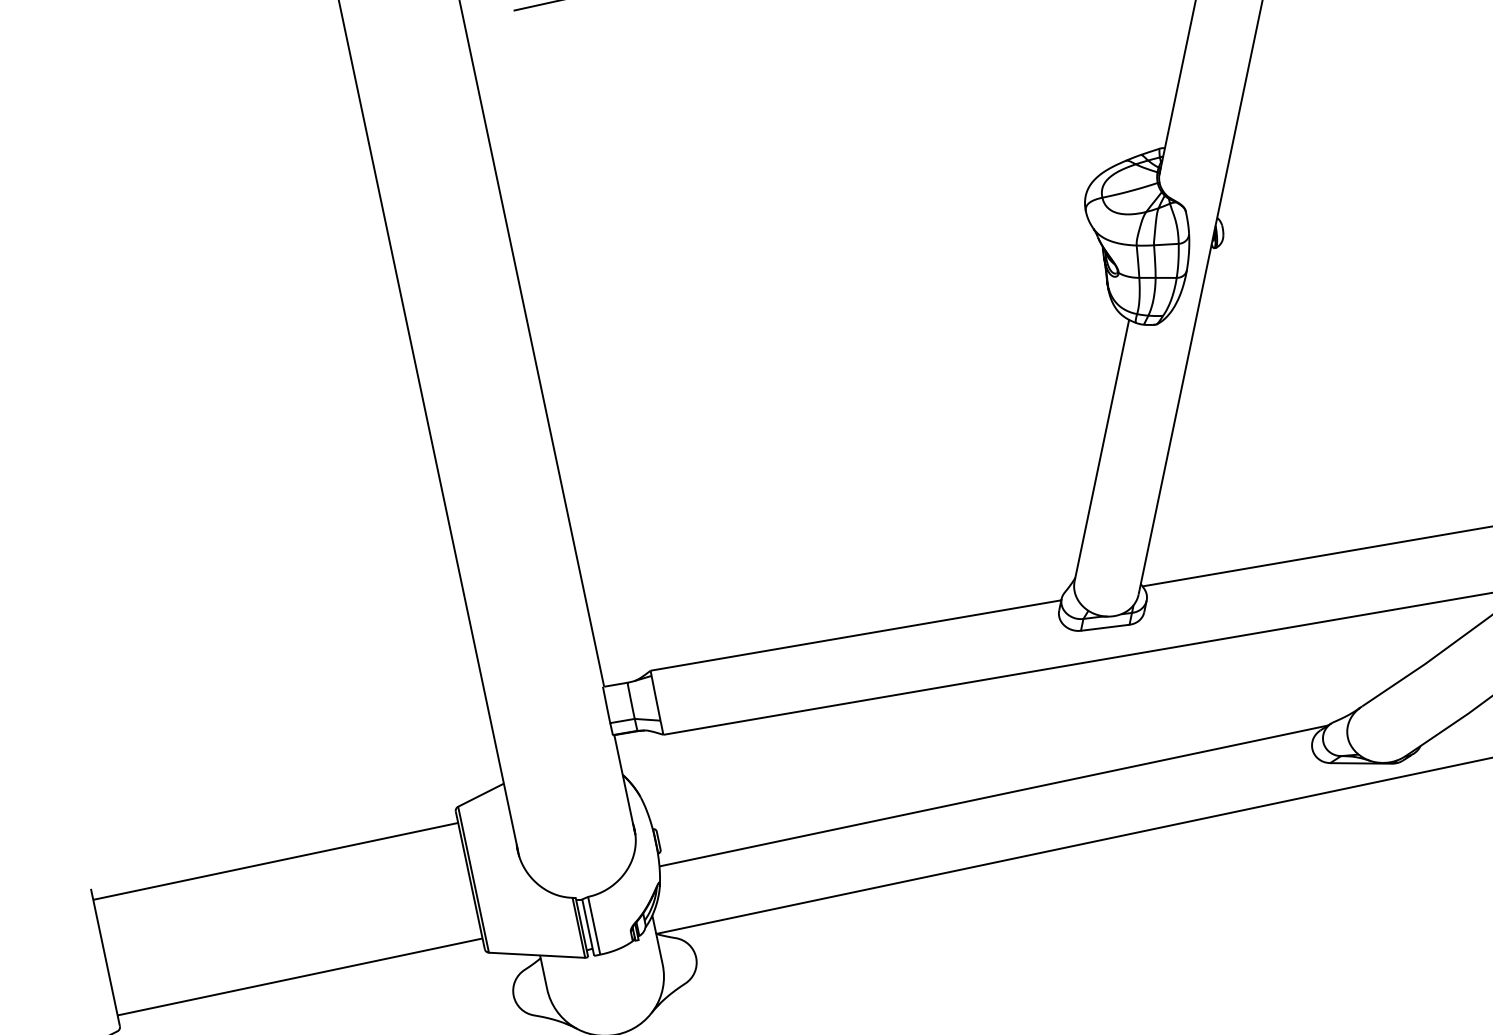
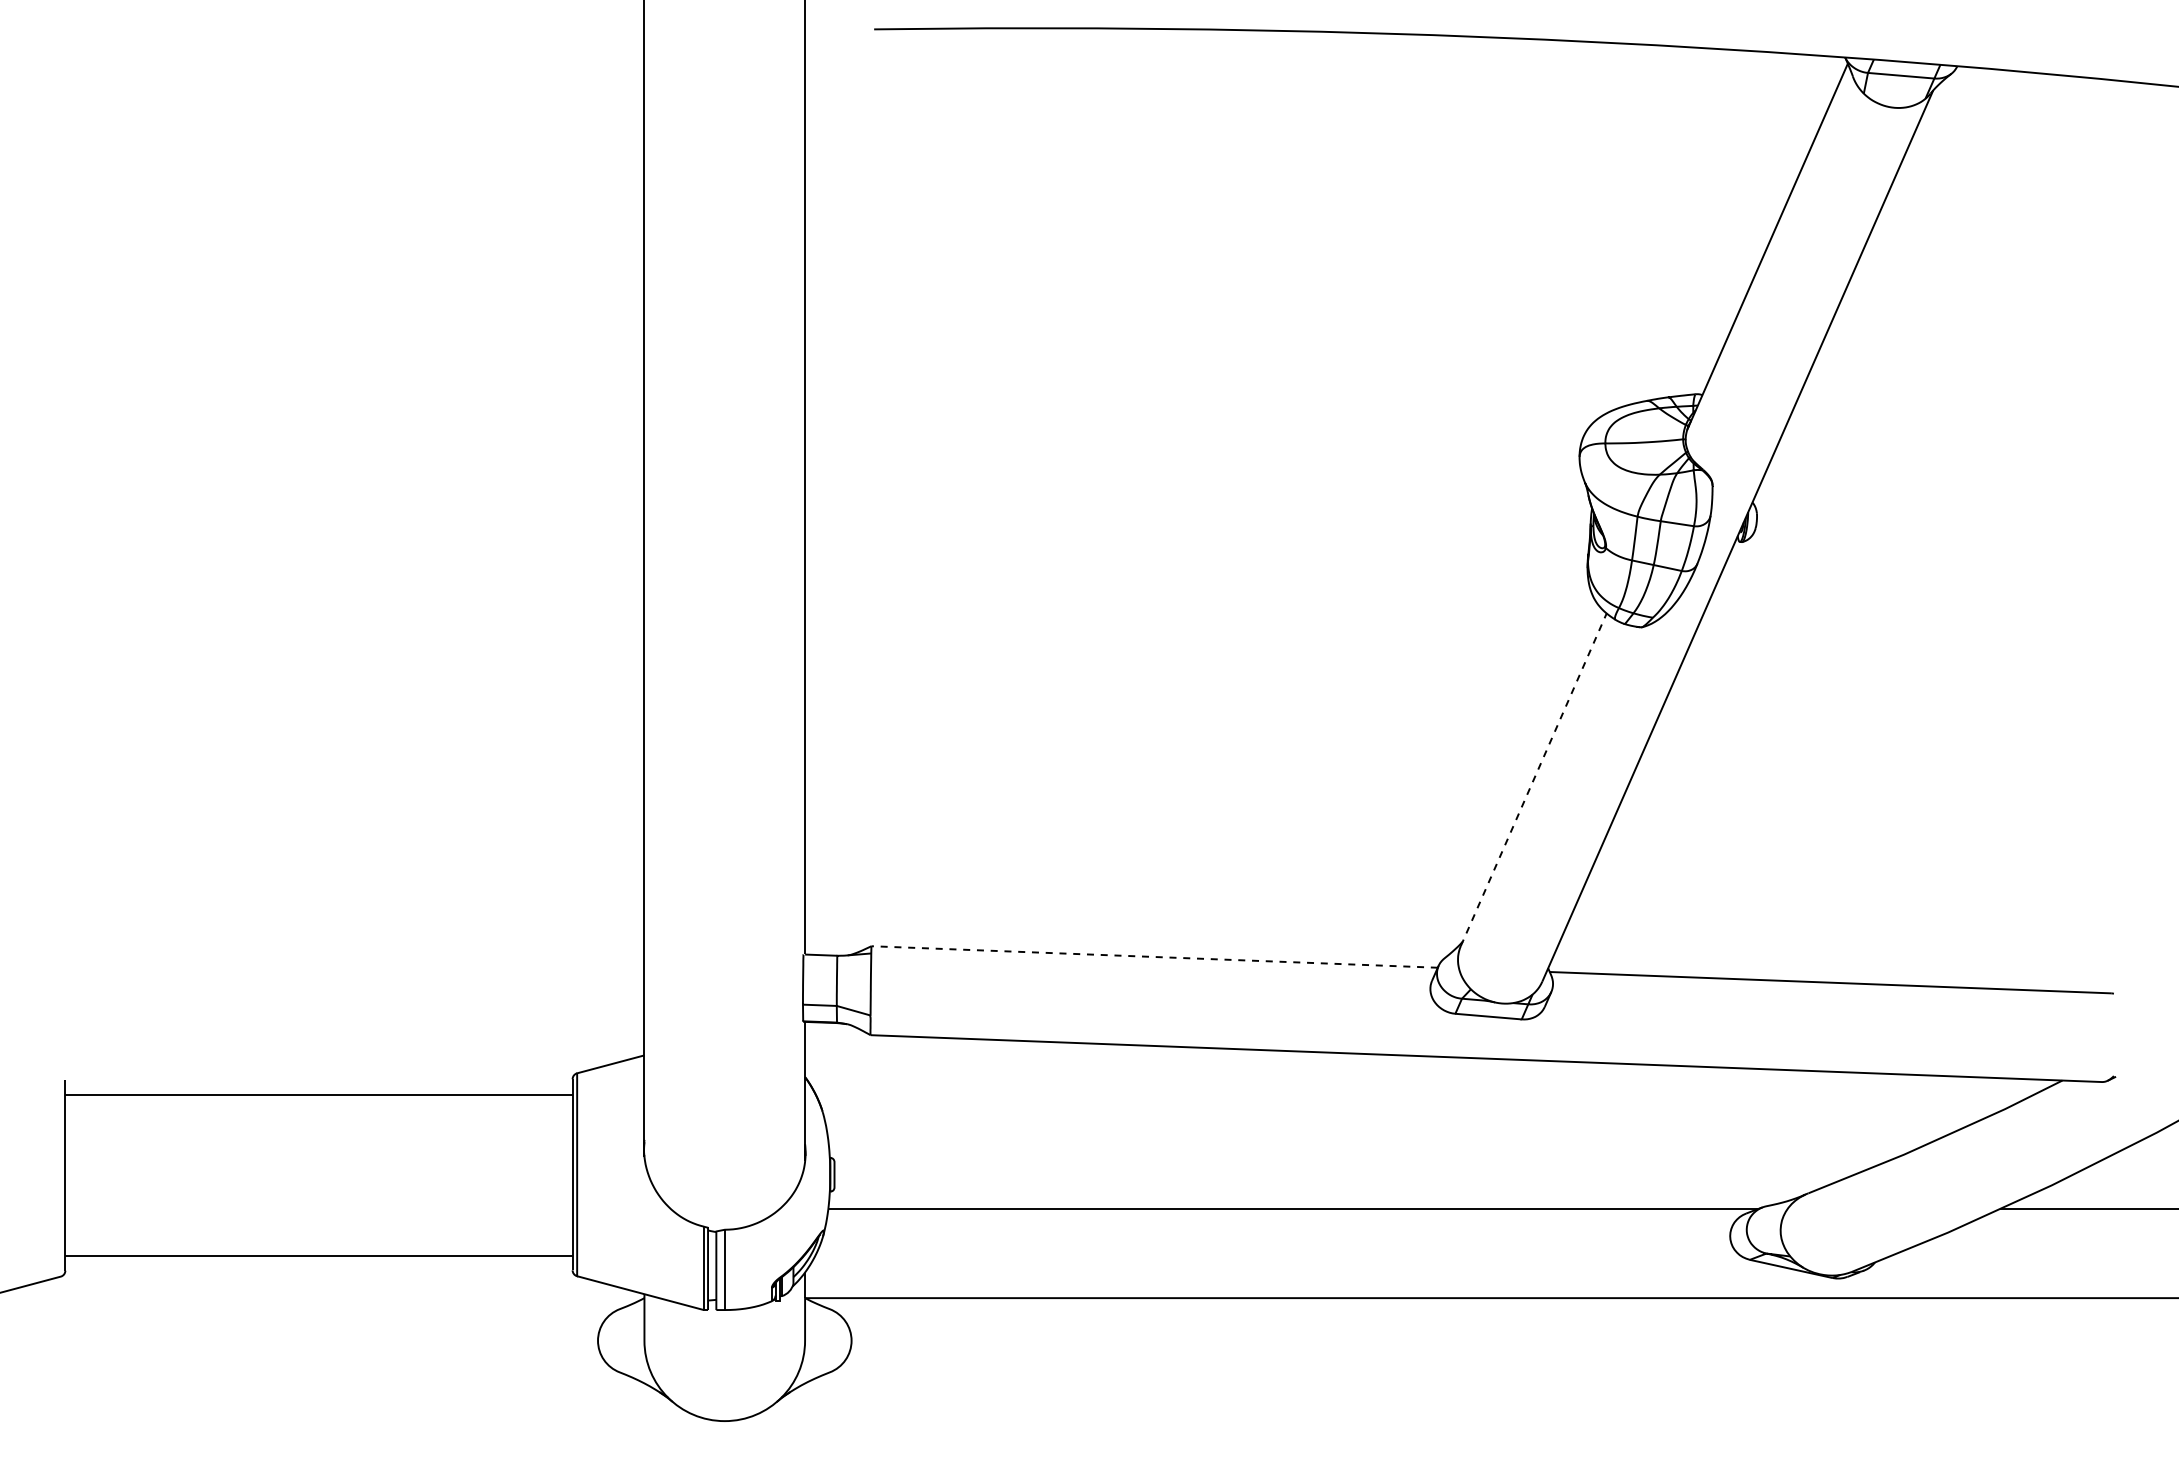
line: (1101, 450) -> (1533, 779), solid -> dashed
line: (855, 635) -> (1154, 956), solid -> dashed

